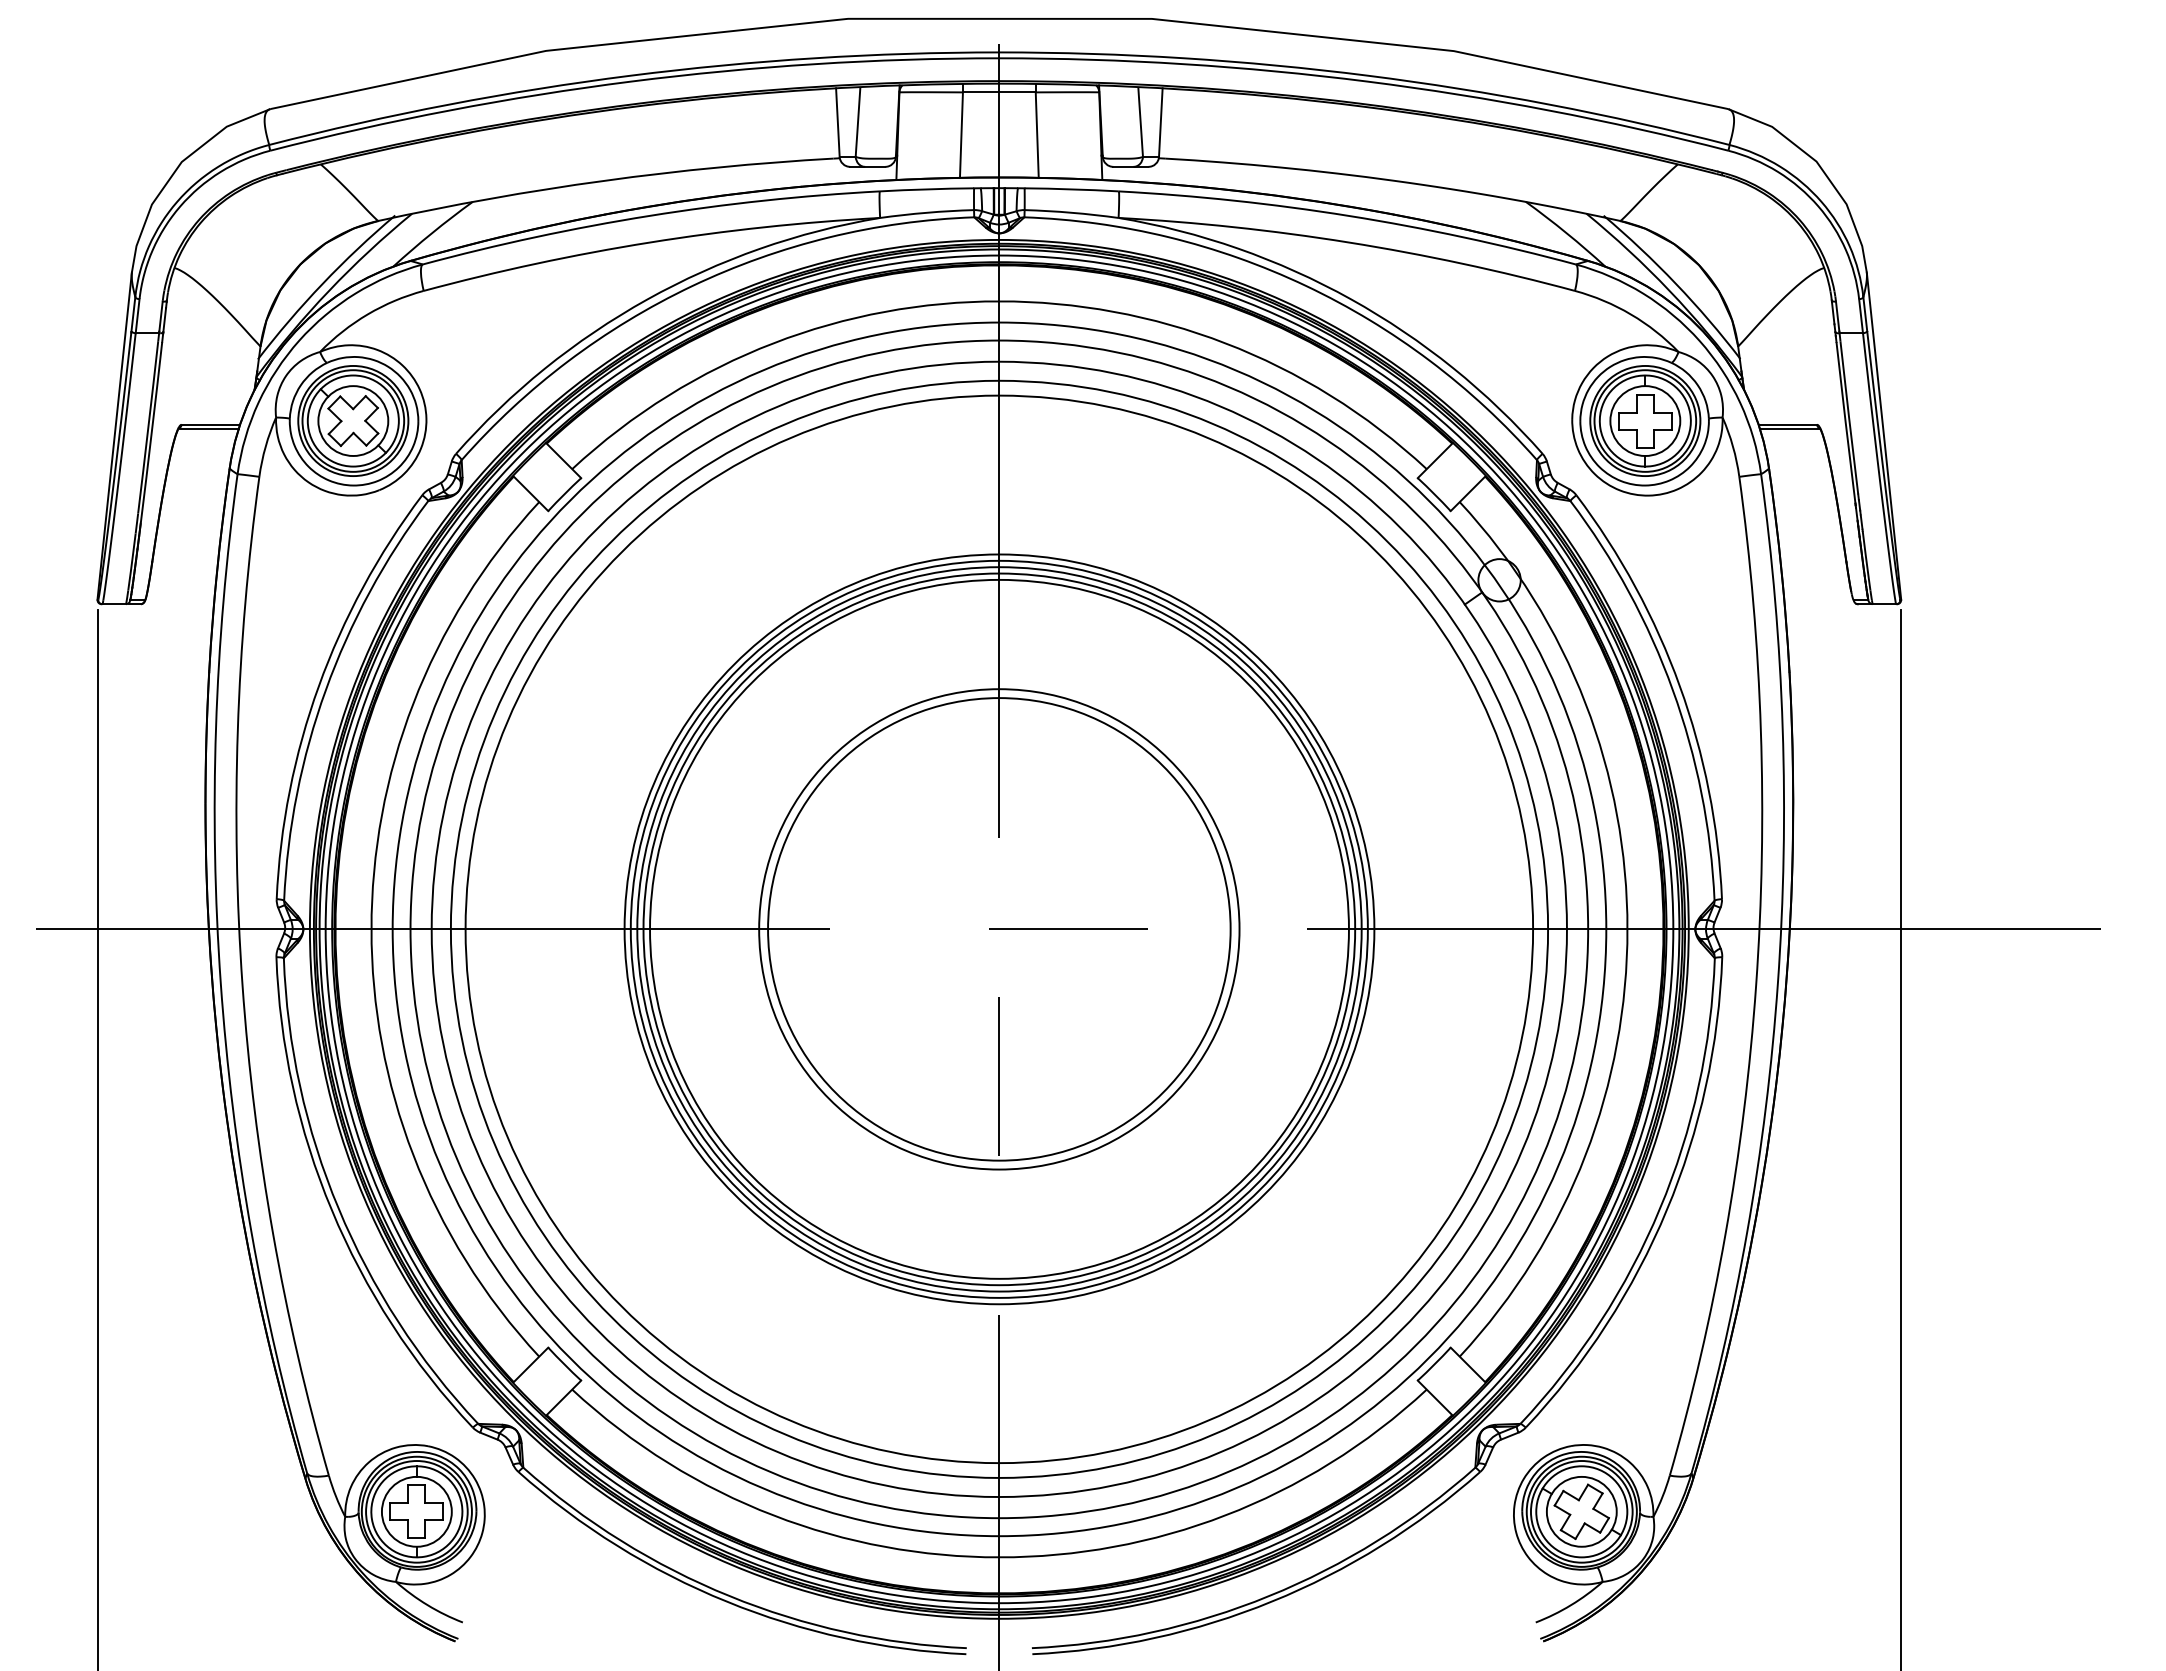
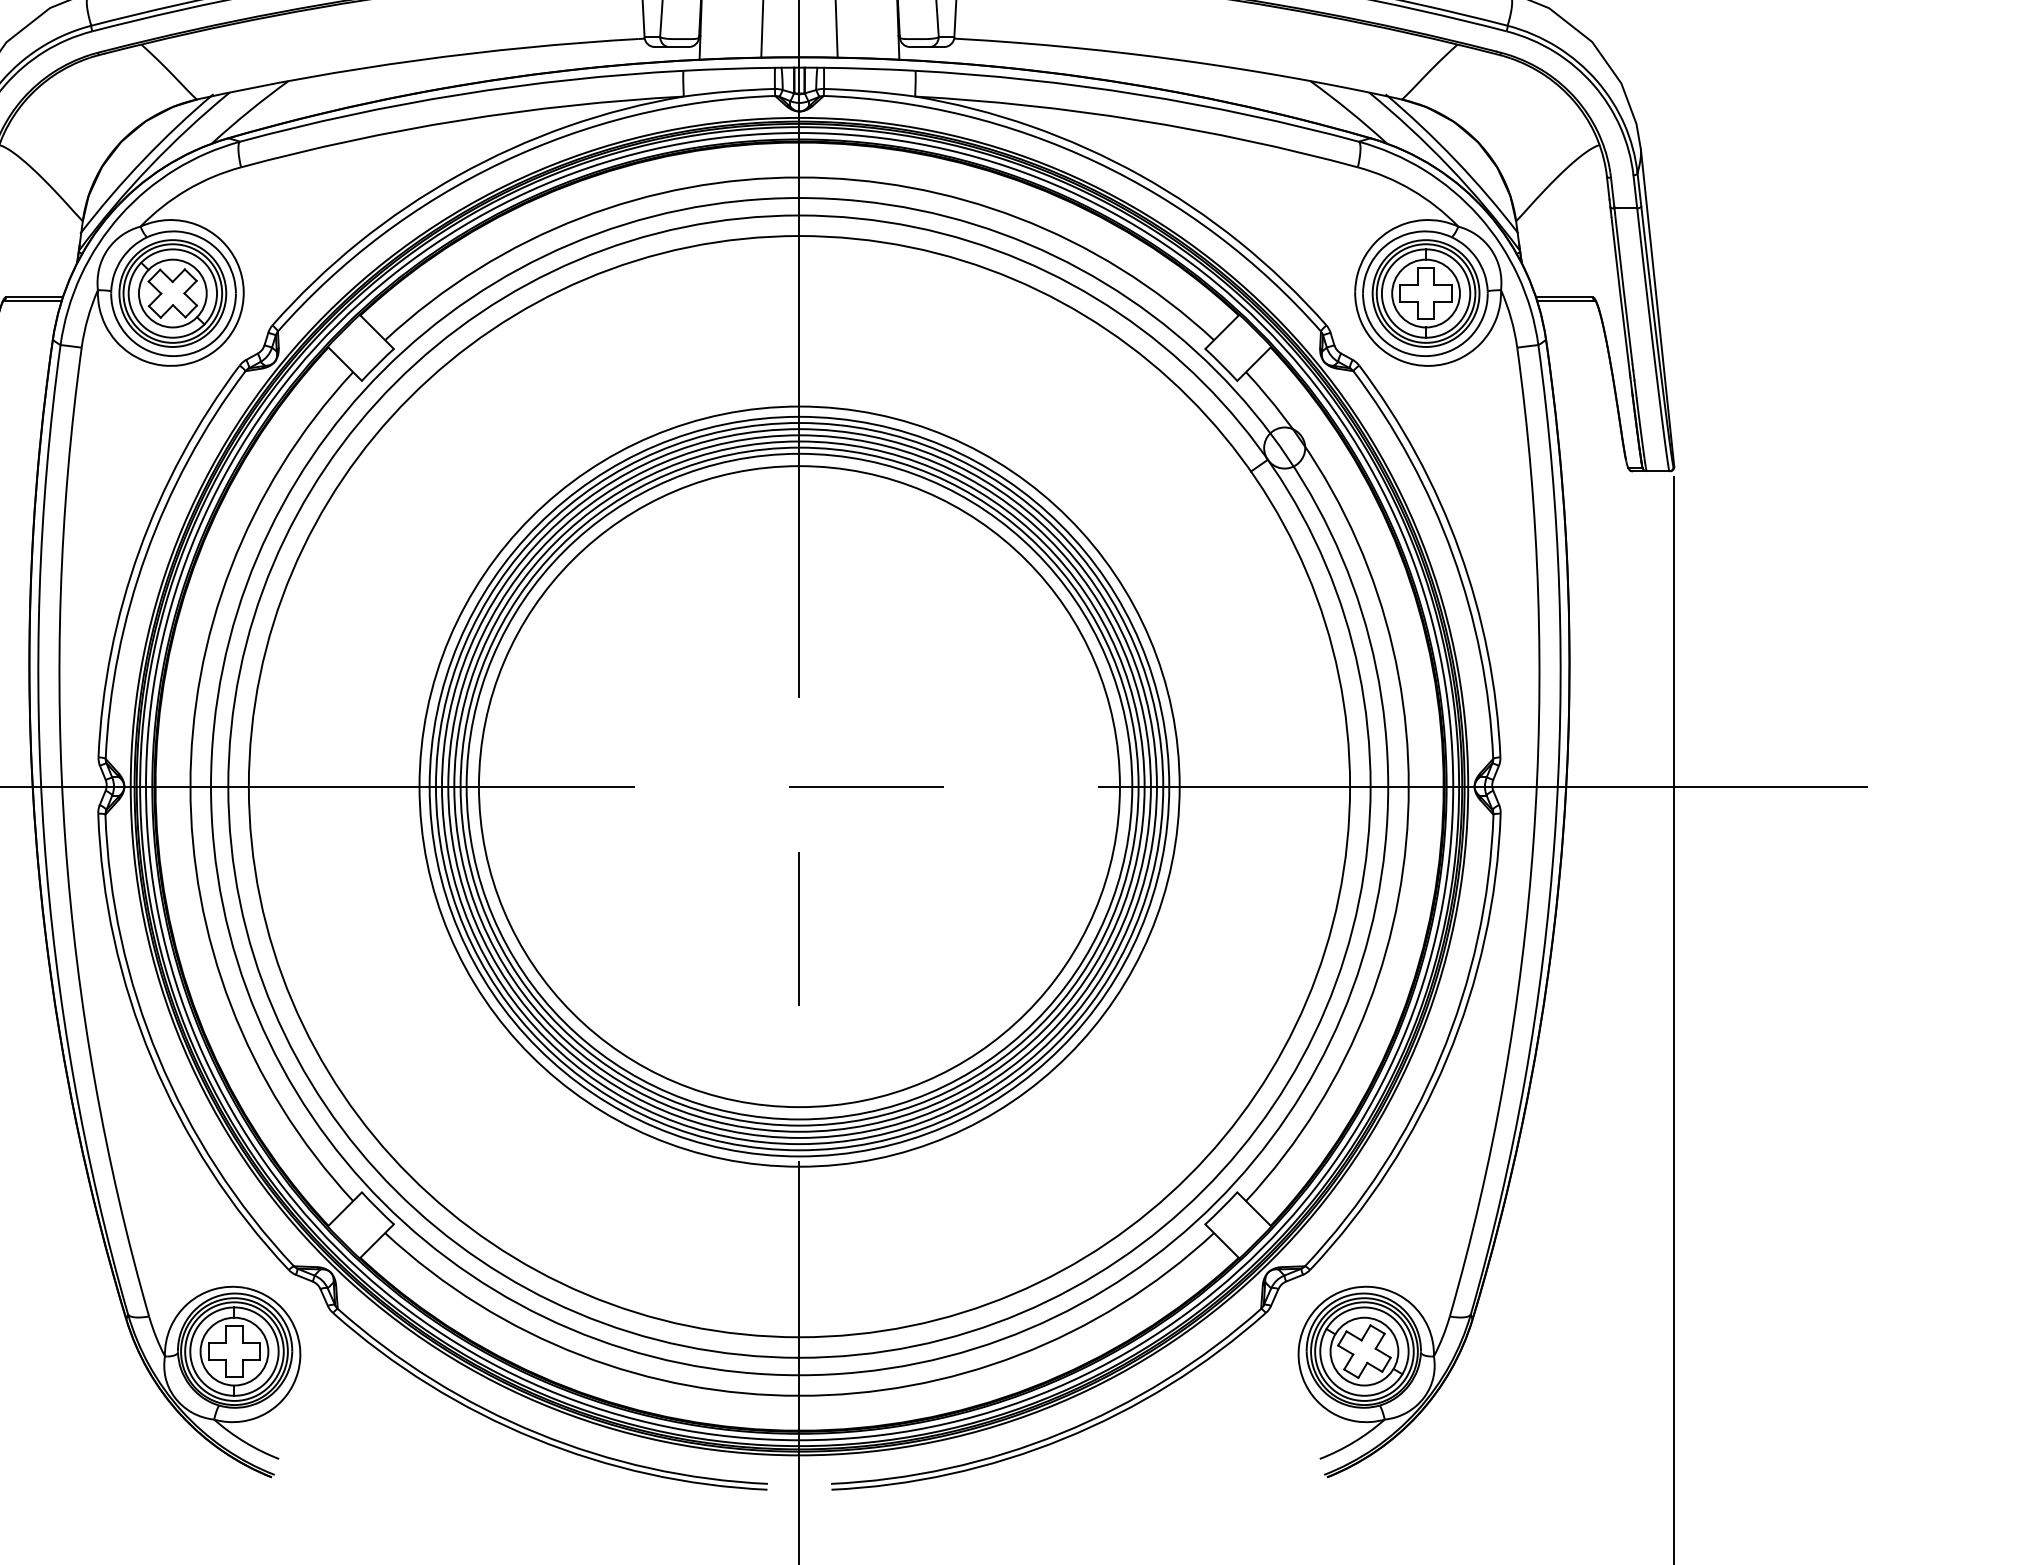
circle: (998, 928) -> (798, 785), size x1.43
circle: (999, 929) -> (799, 786), size x0.71
circle: (999, 929) -> (799, 786), size x0.71
circle: (999, 929) -> (799, 786), size x1.43

